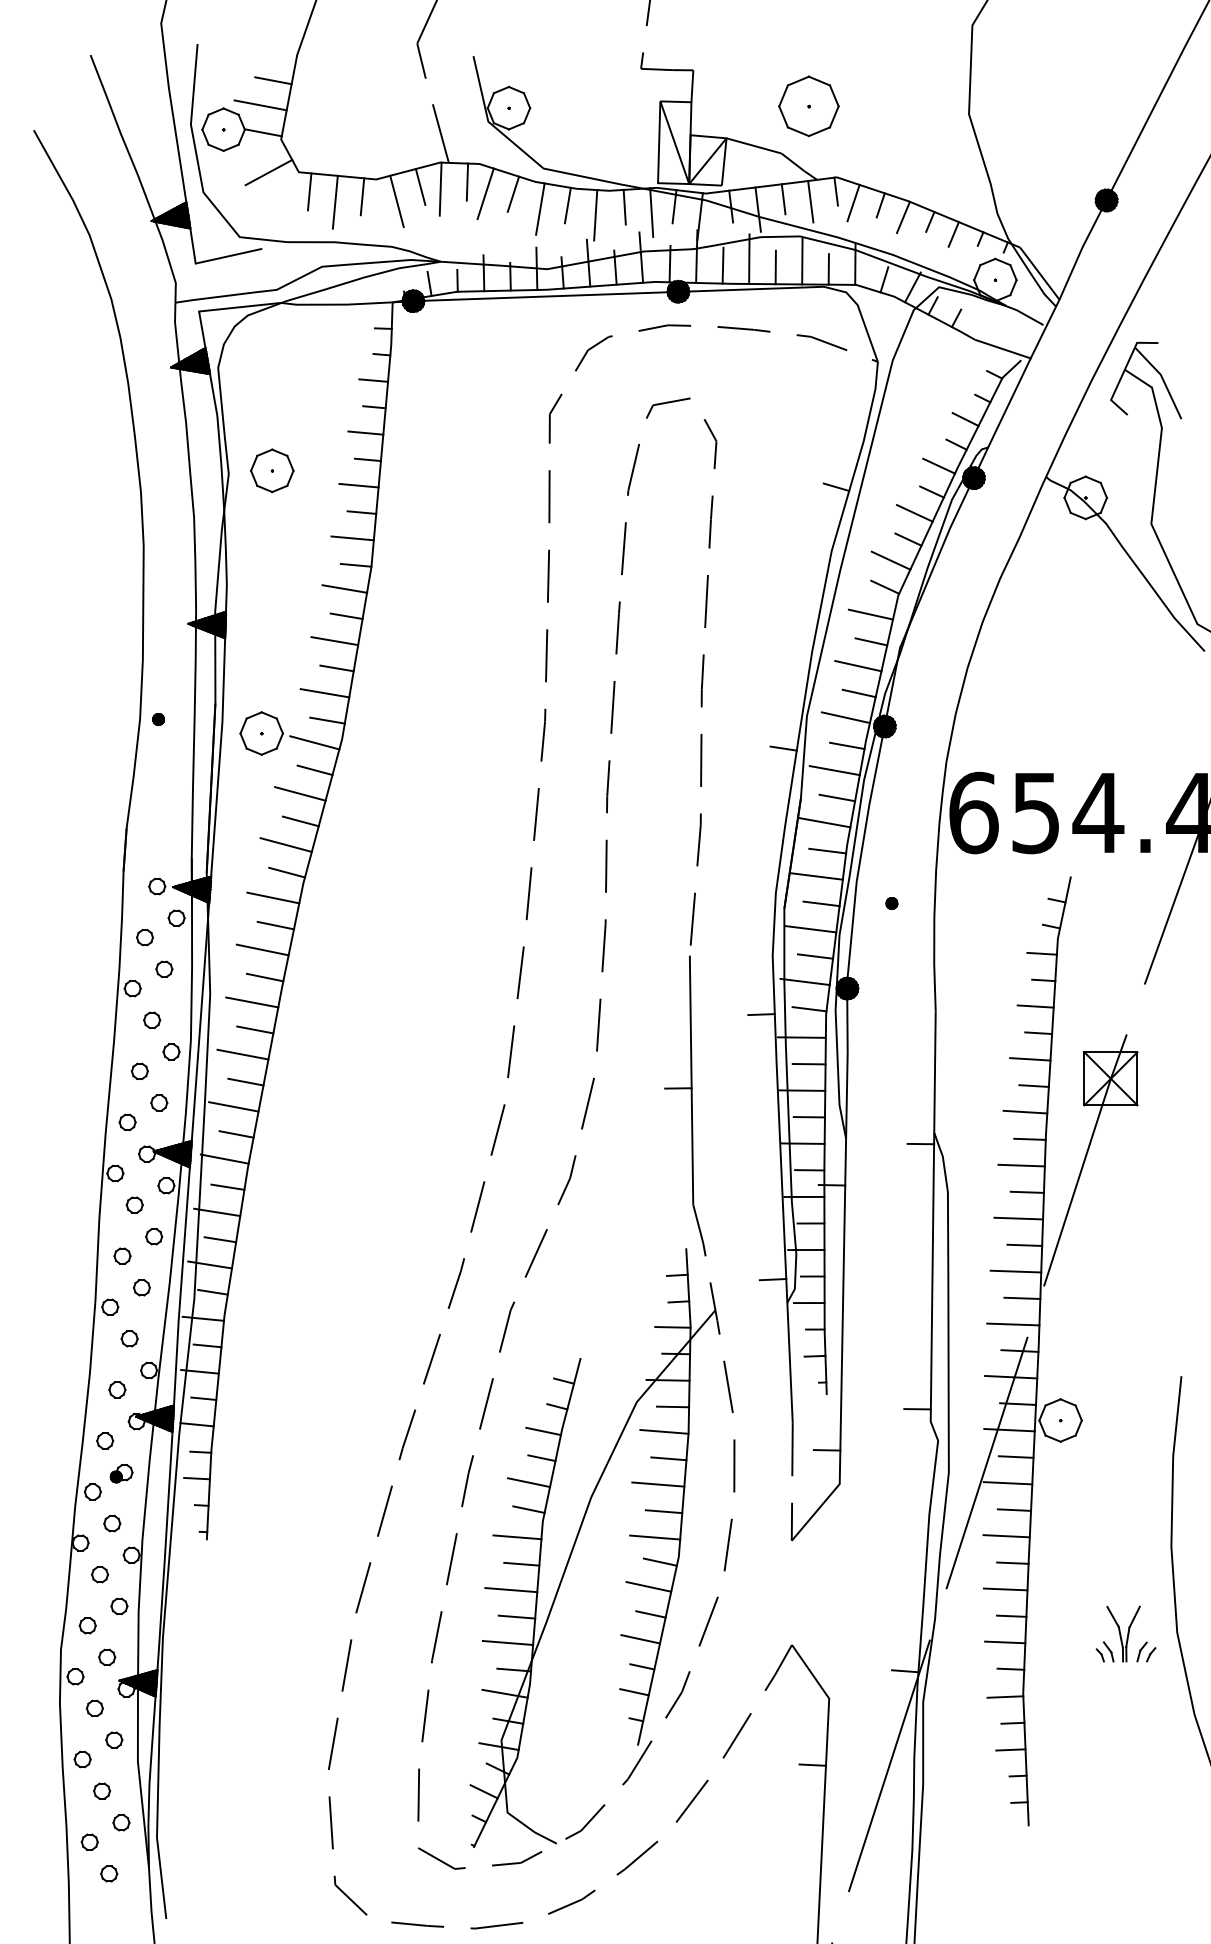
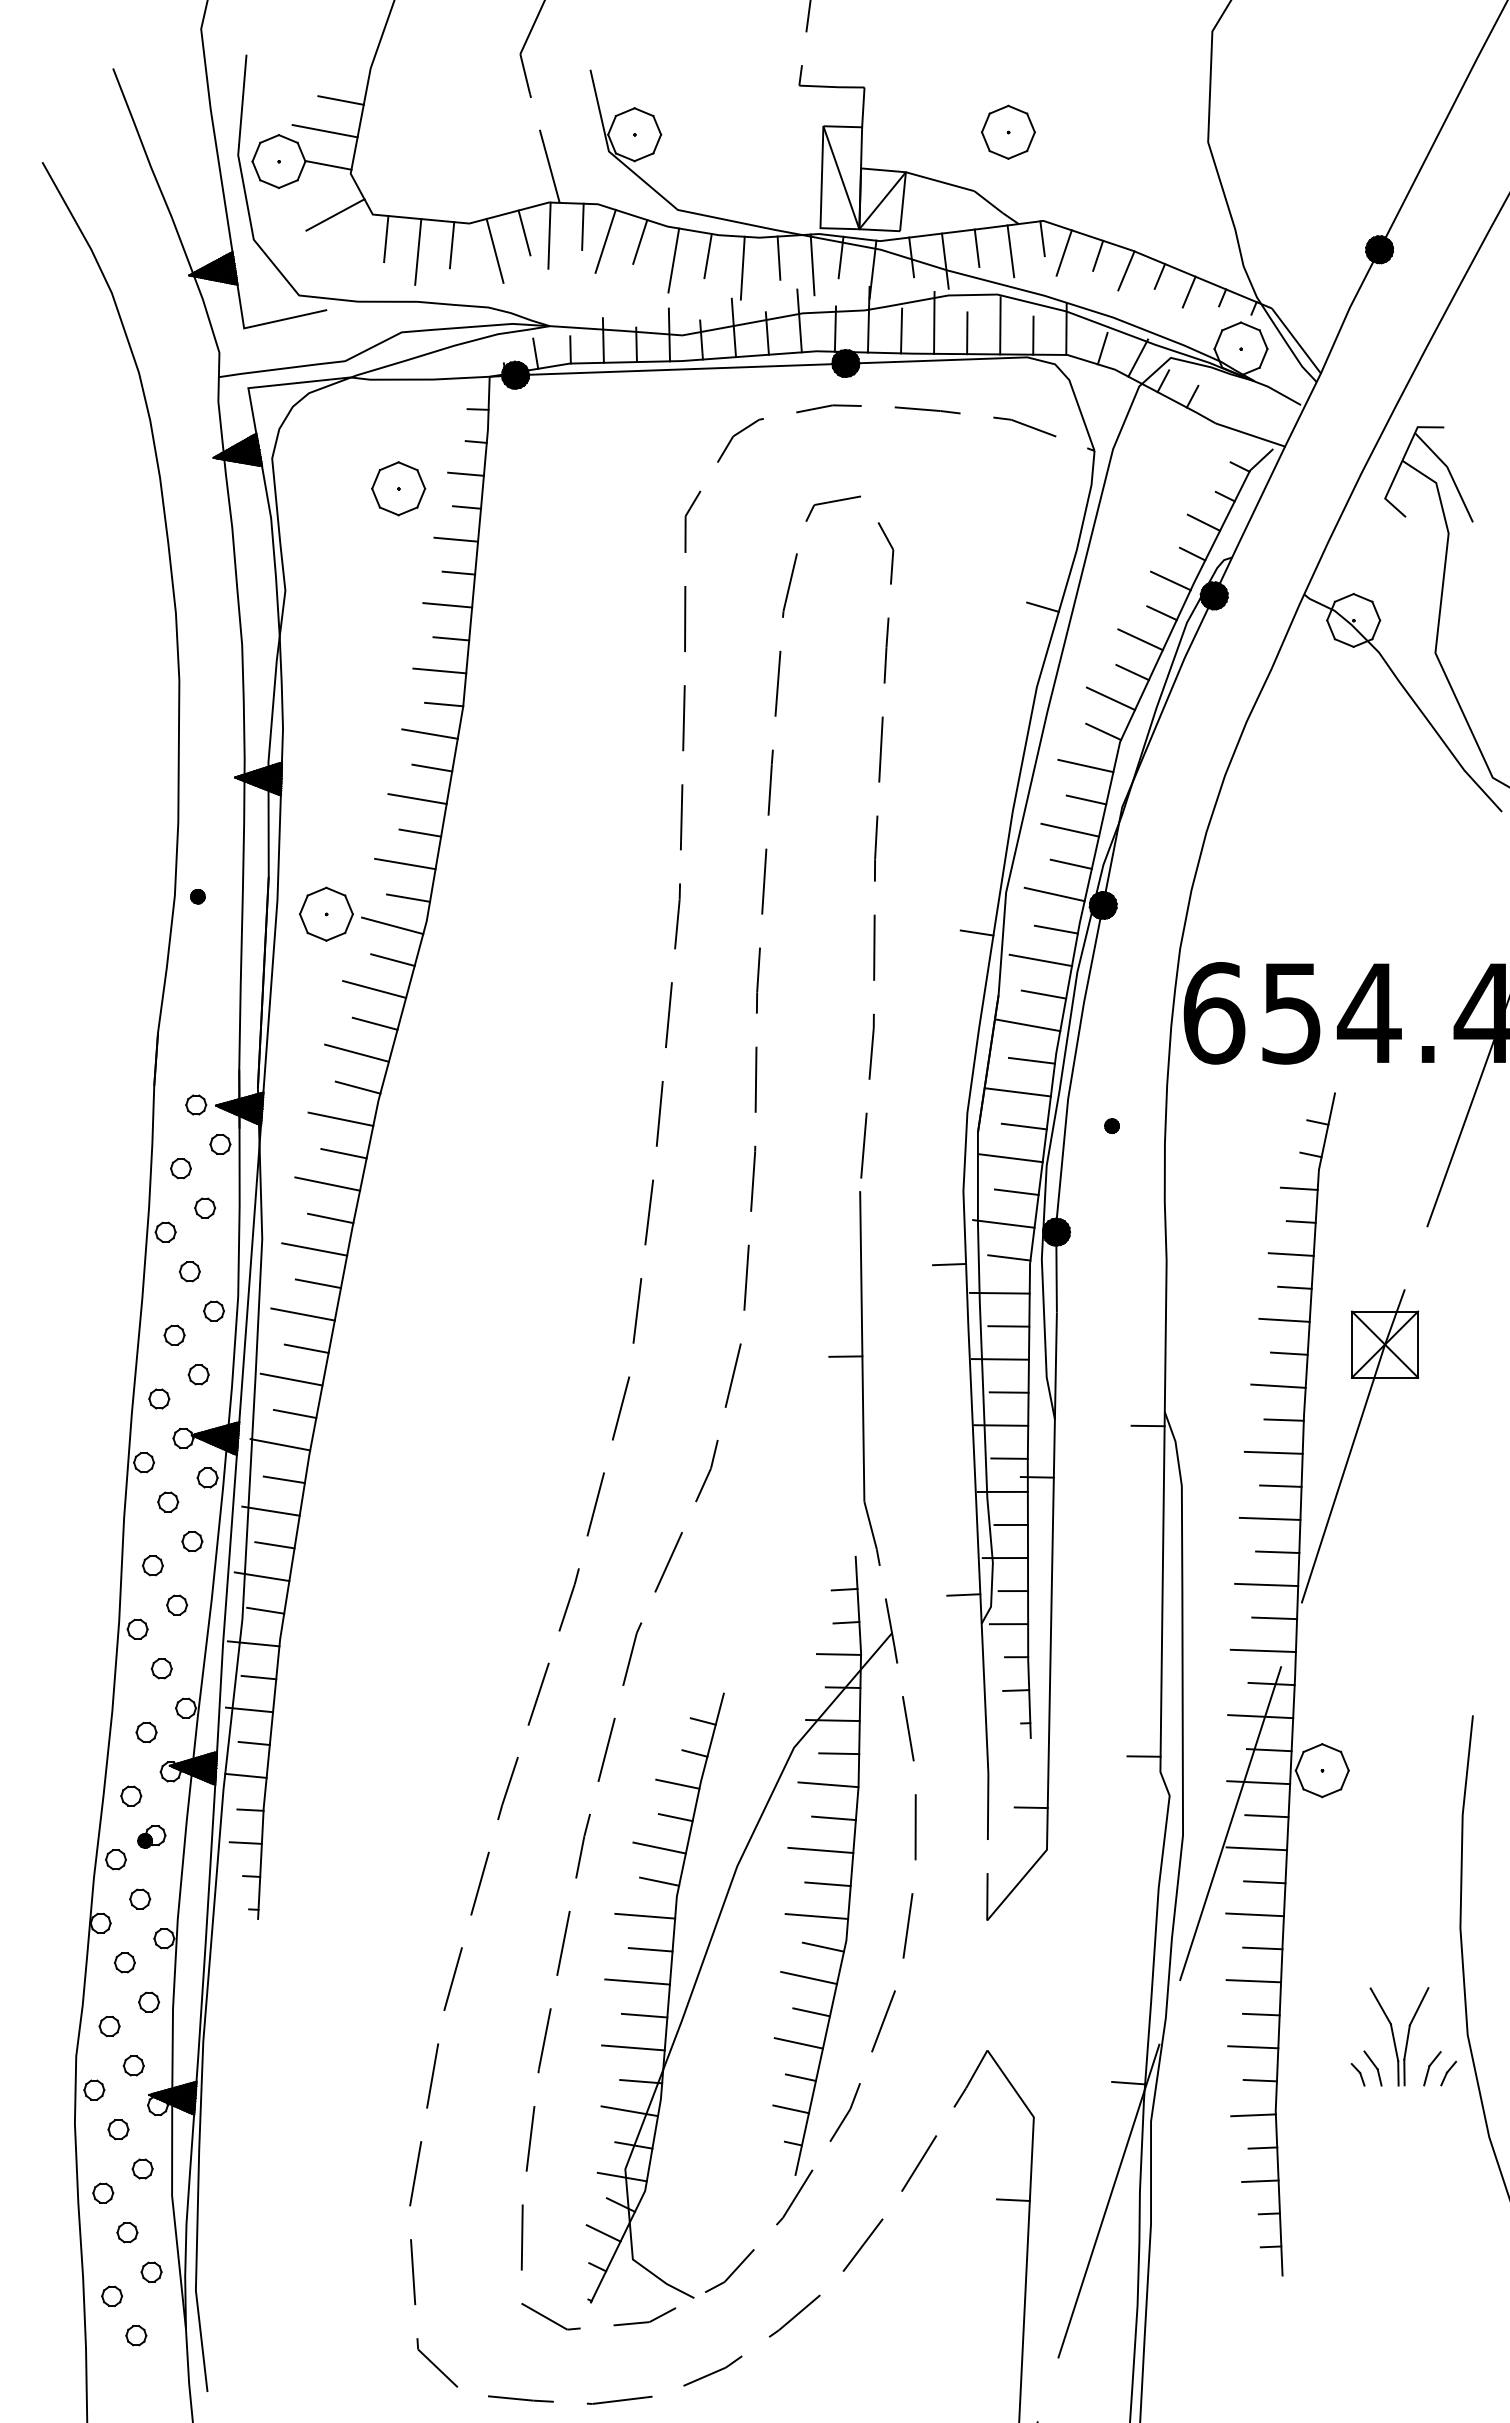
part: (808, 105) -> (1007, 131), size x0.71
part: (272, 470) -> (398, 488), moved
part: (1125, 1633) -> (1403, 2036), size x1.43

